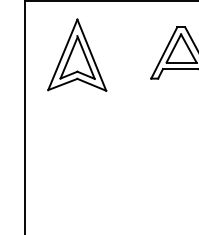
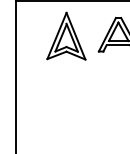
part: (77, 54) -> (66, 35), moved

